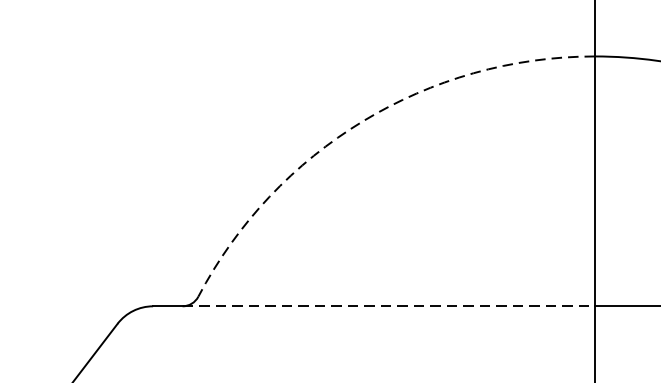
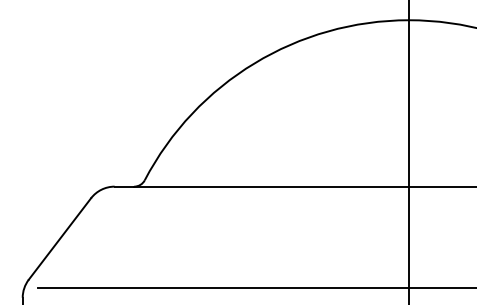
arc: (363, 121) -> (254, 63), dashed -> solid
line: (390, 306) -> (272, 186), dashed -> solid

